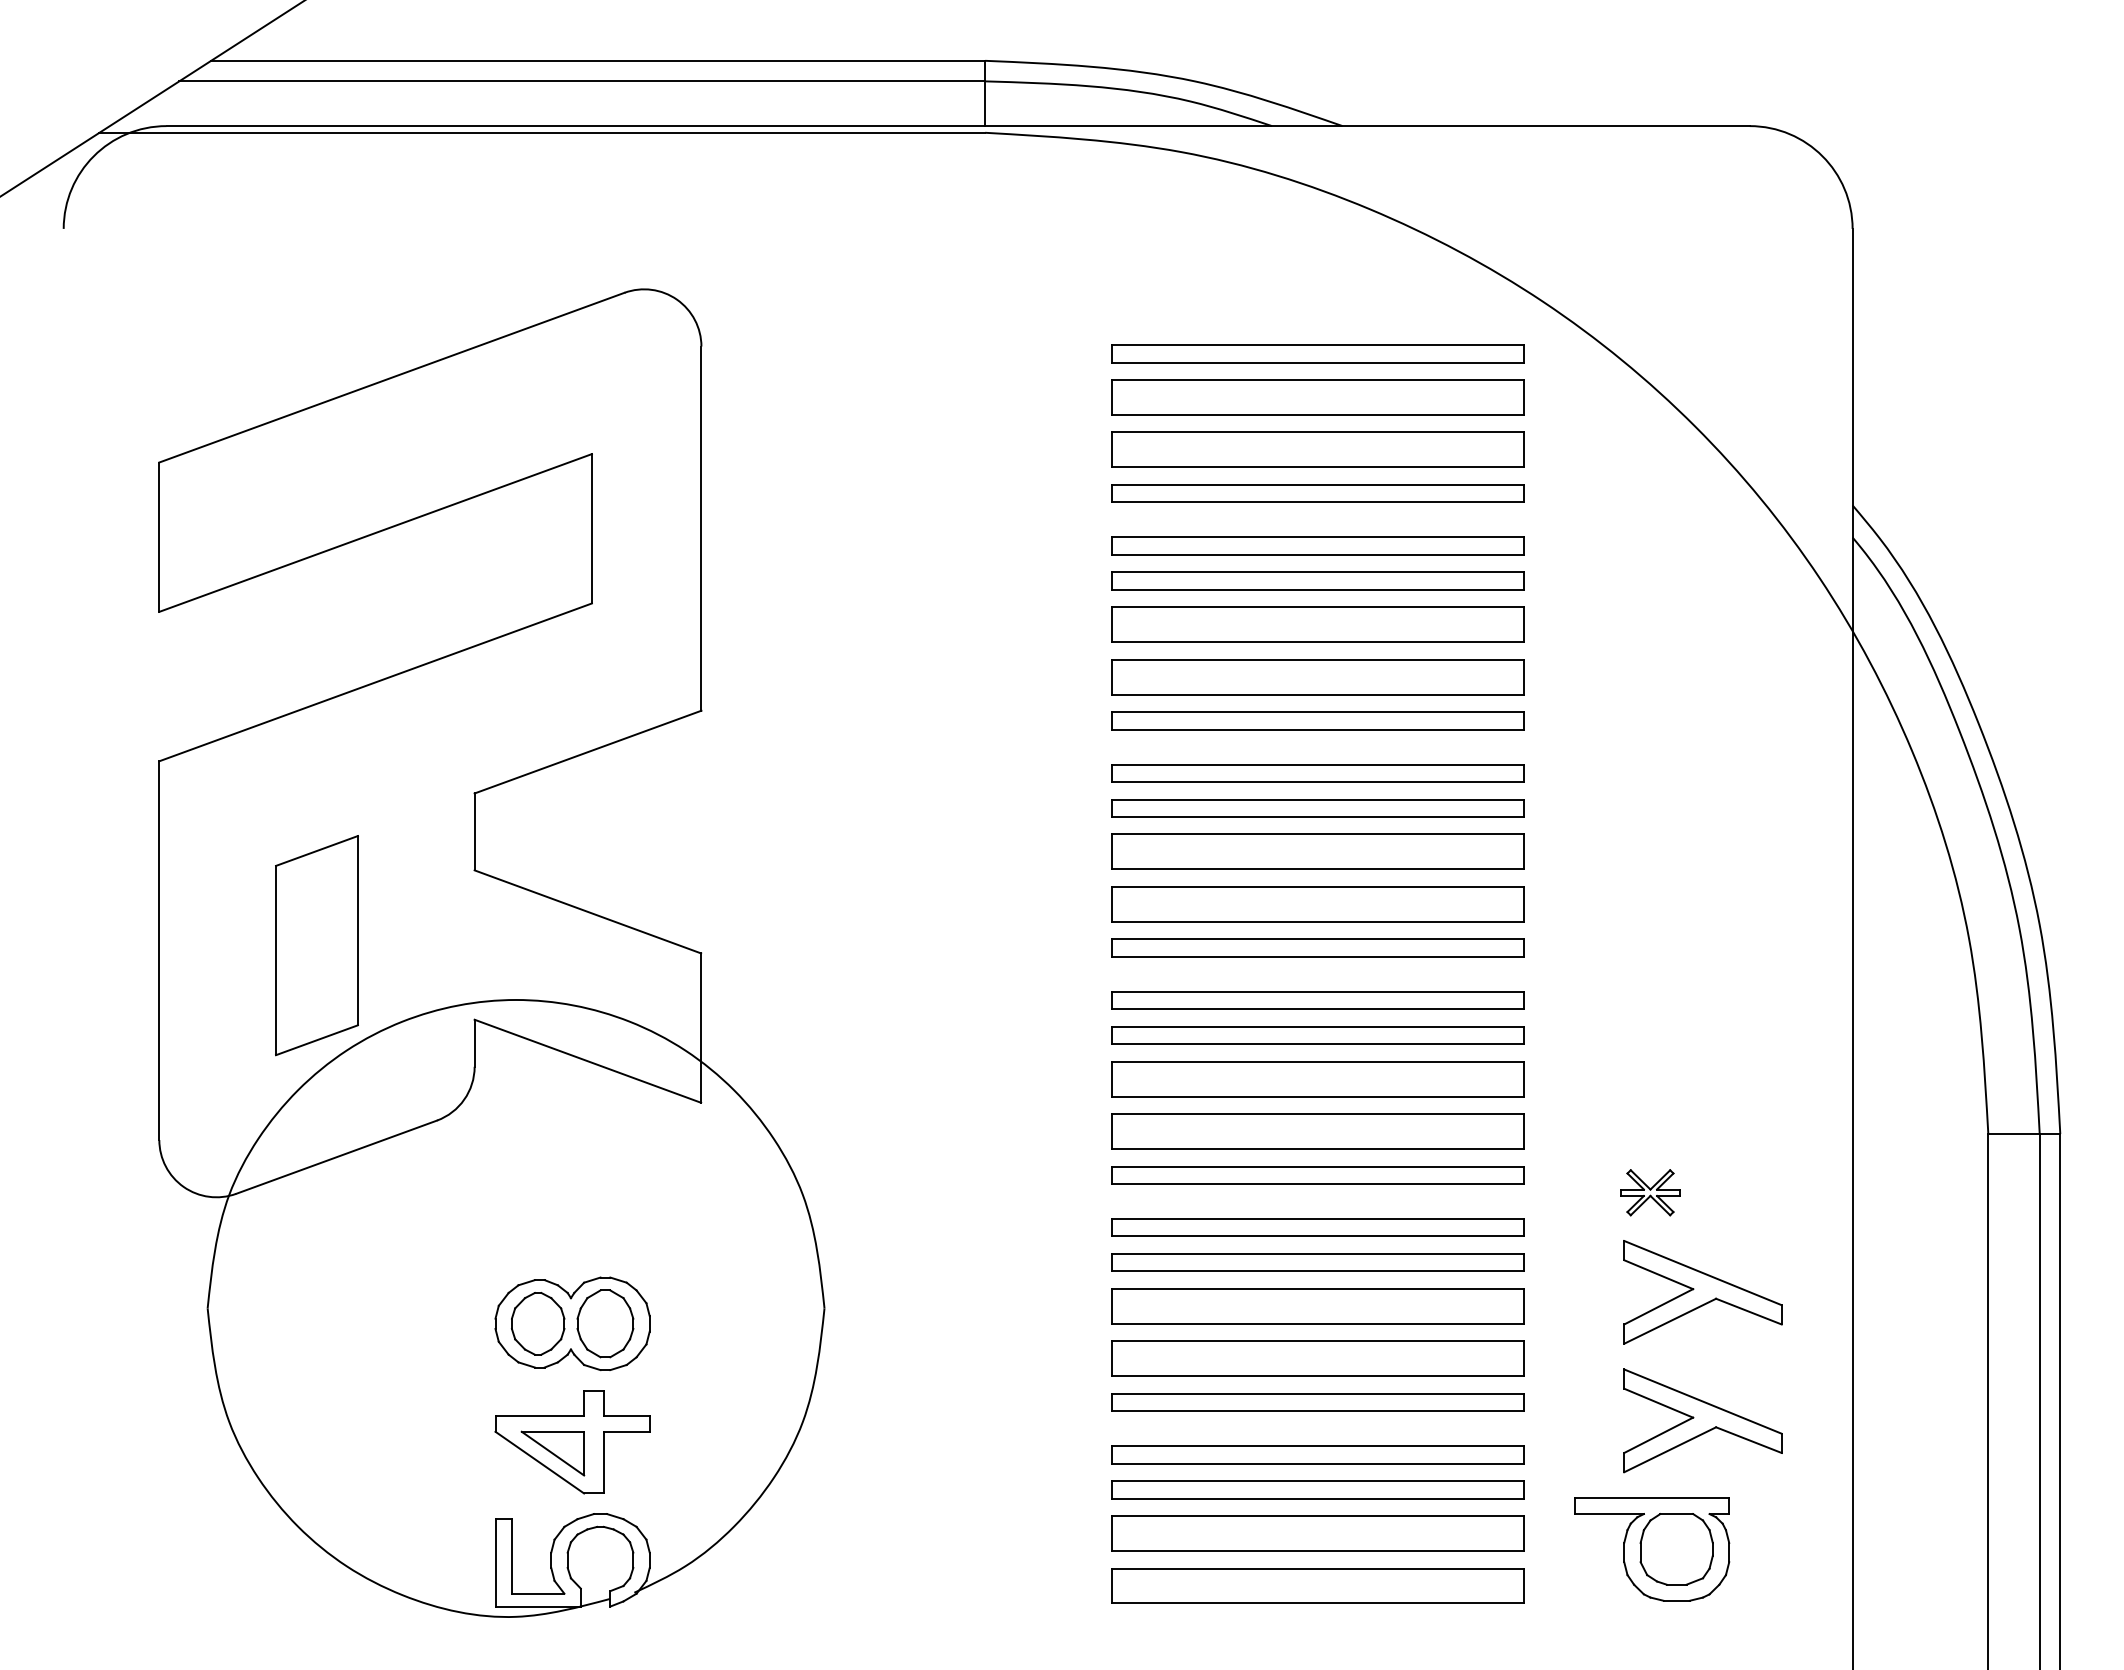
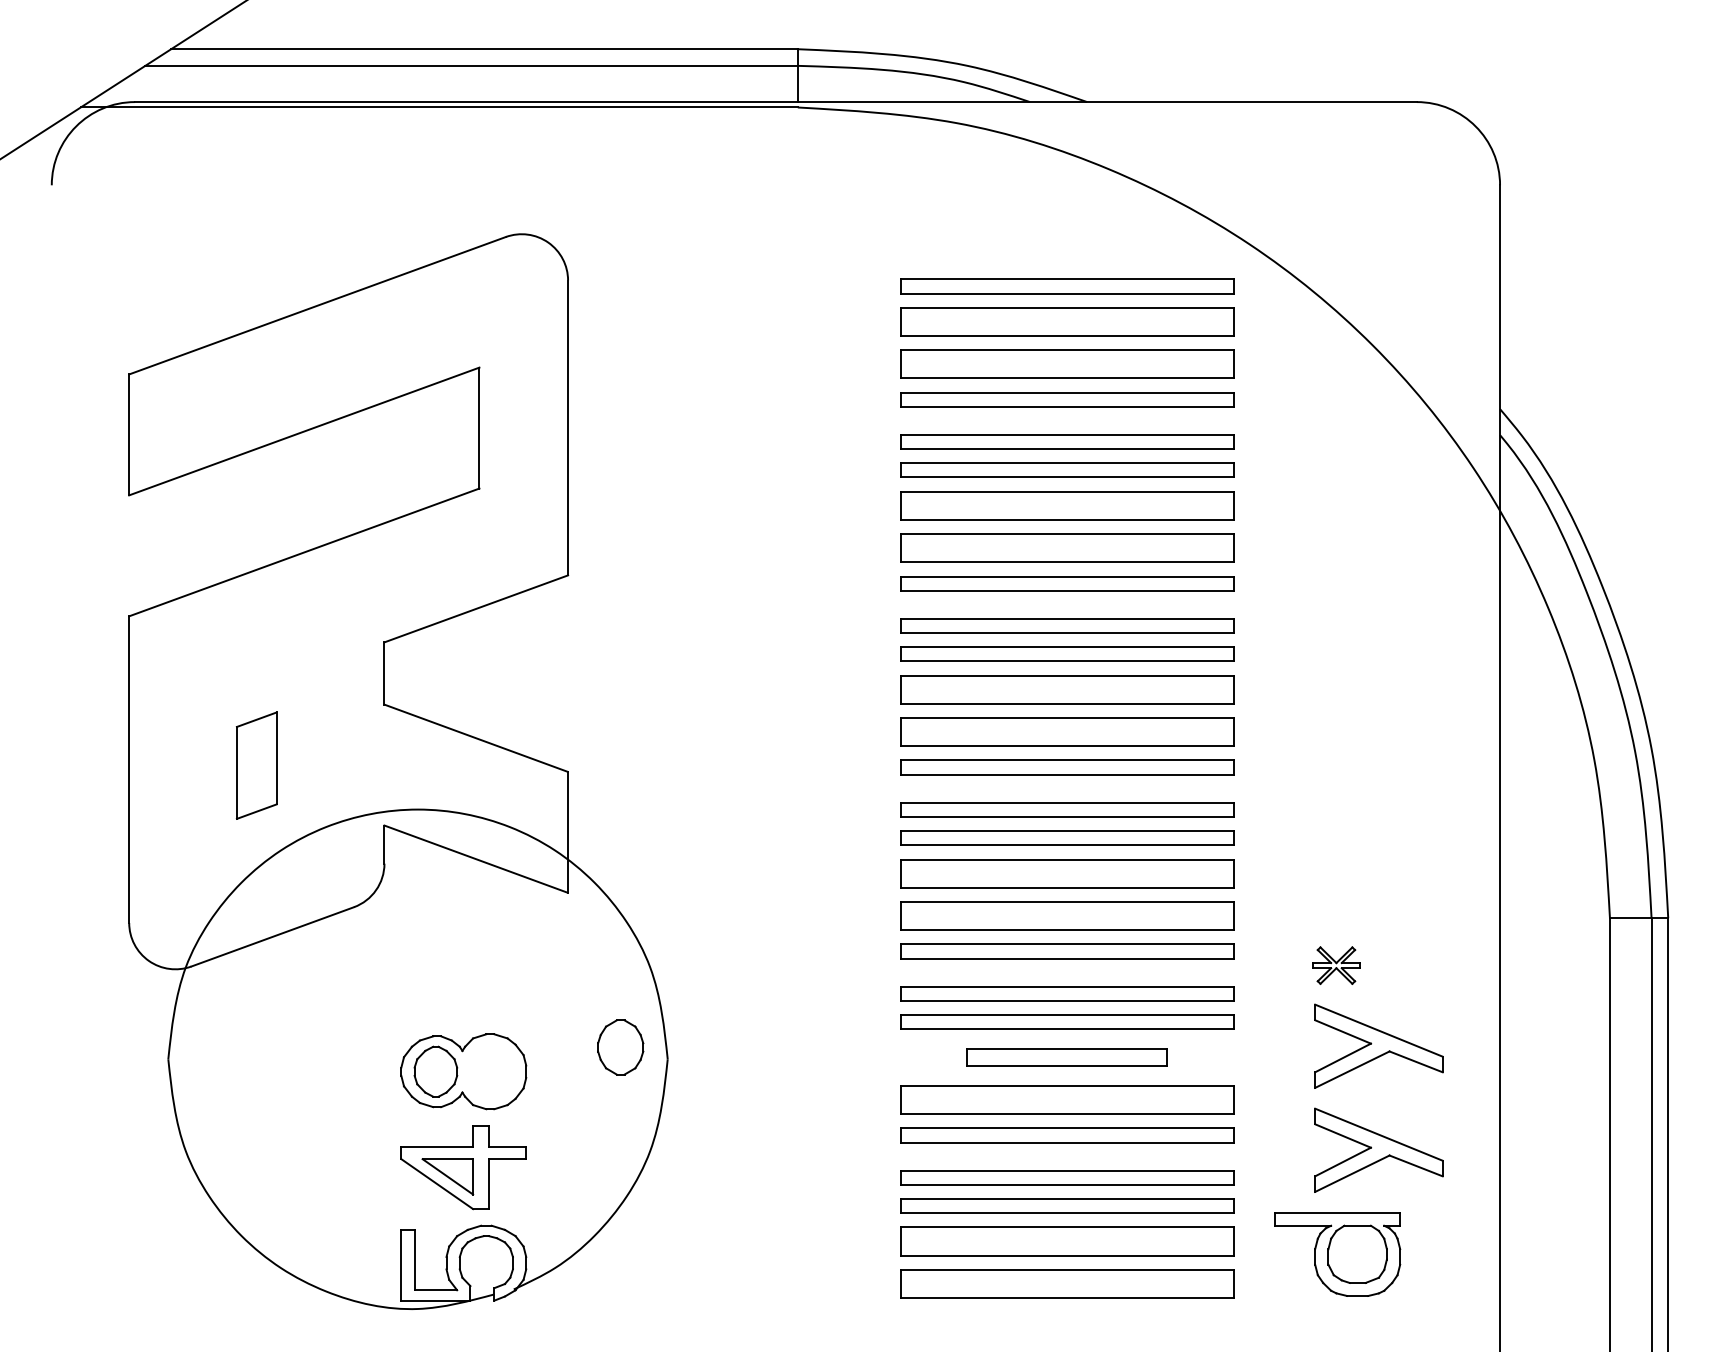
part: (316, 945) -> (256, 765), size x0.6
part: (1317, 1306) -> (1066, 1057), size x0.6
part: (605, 1323) -> (620, 1047), moved

